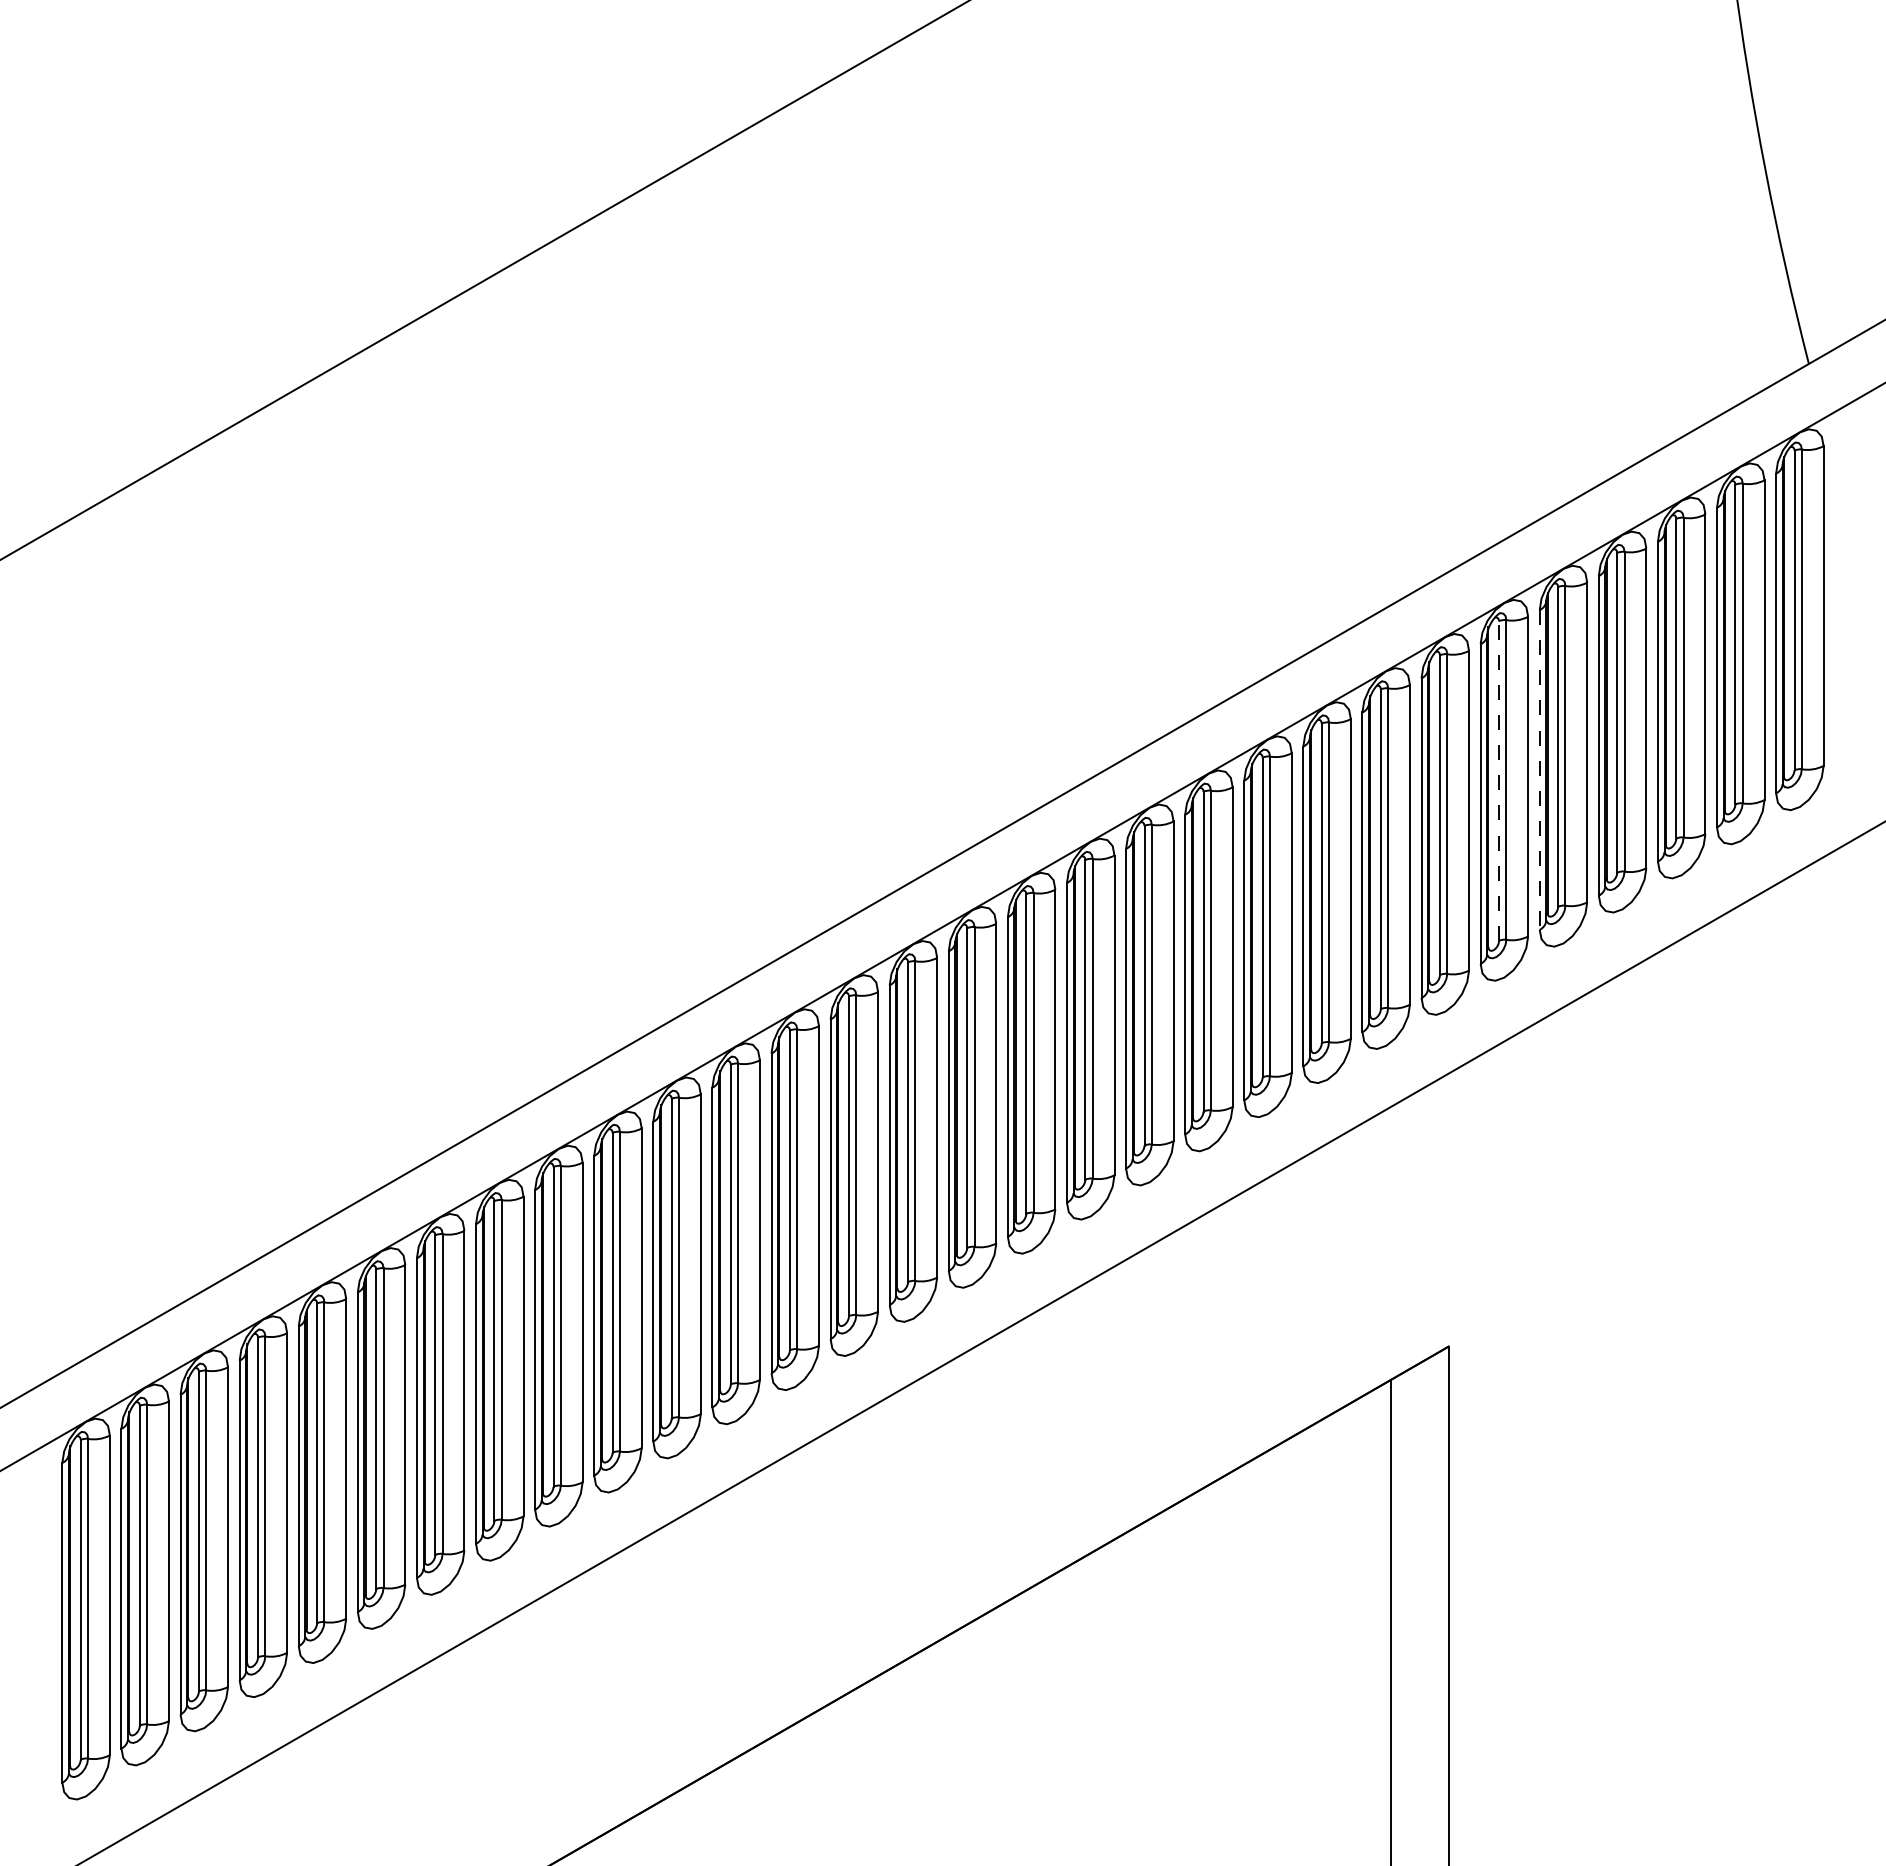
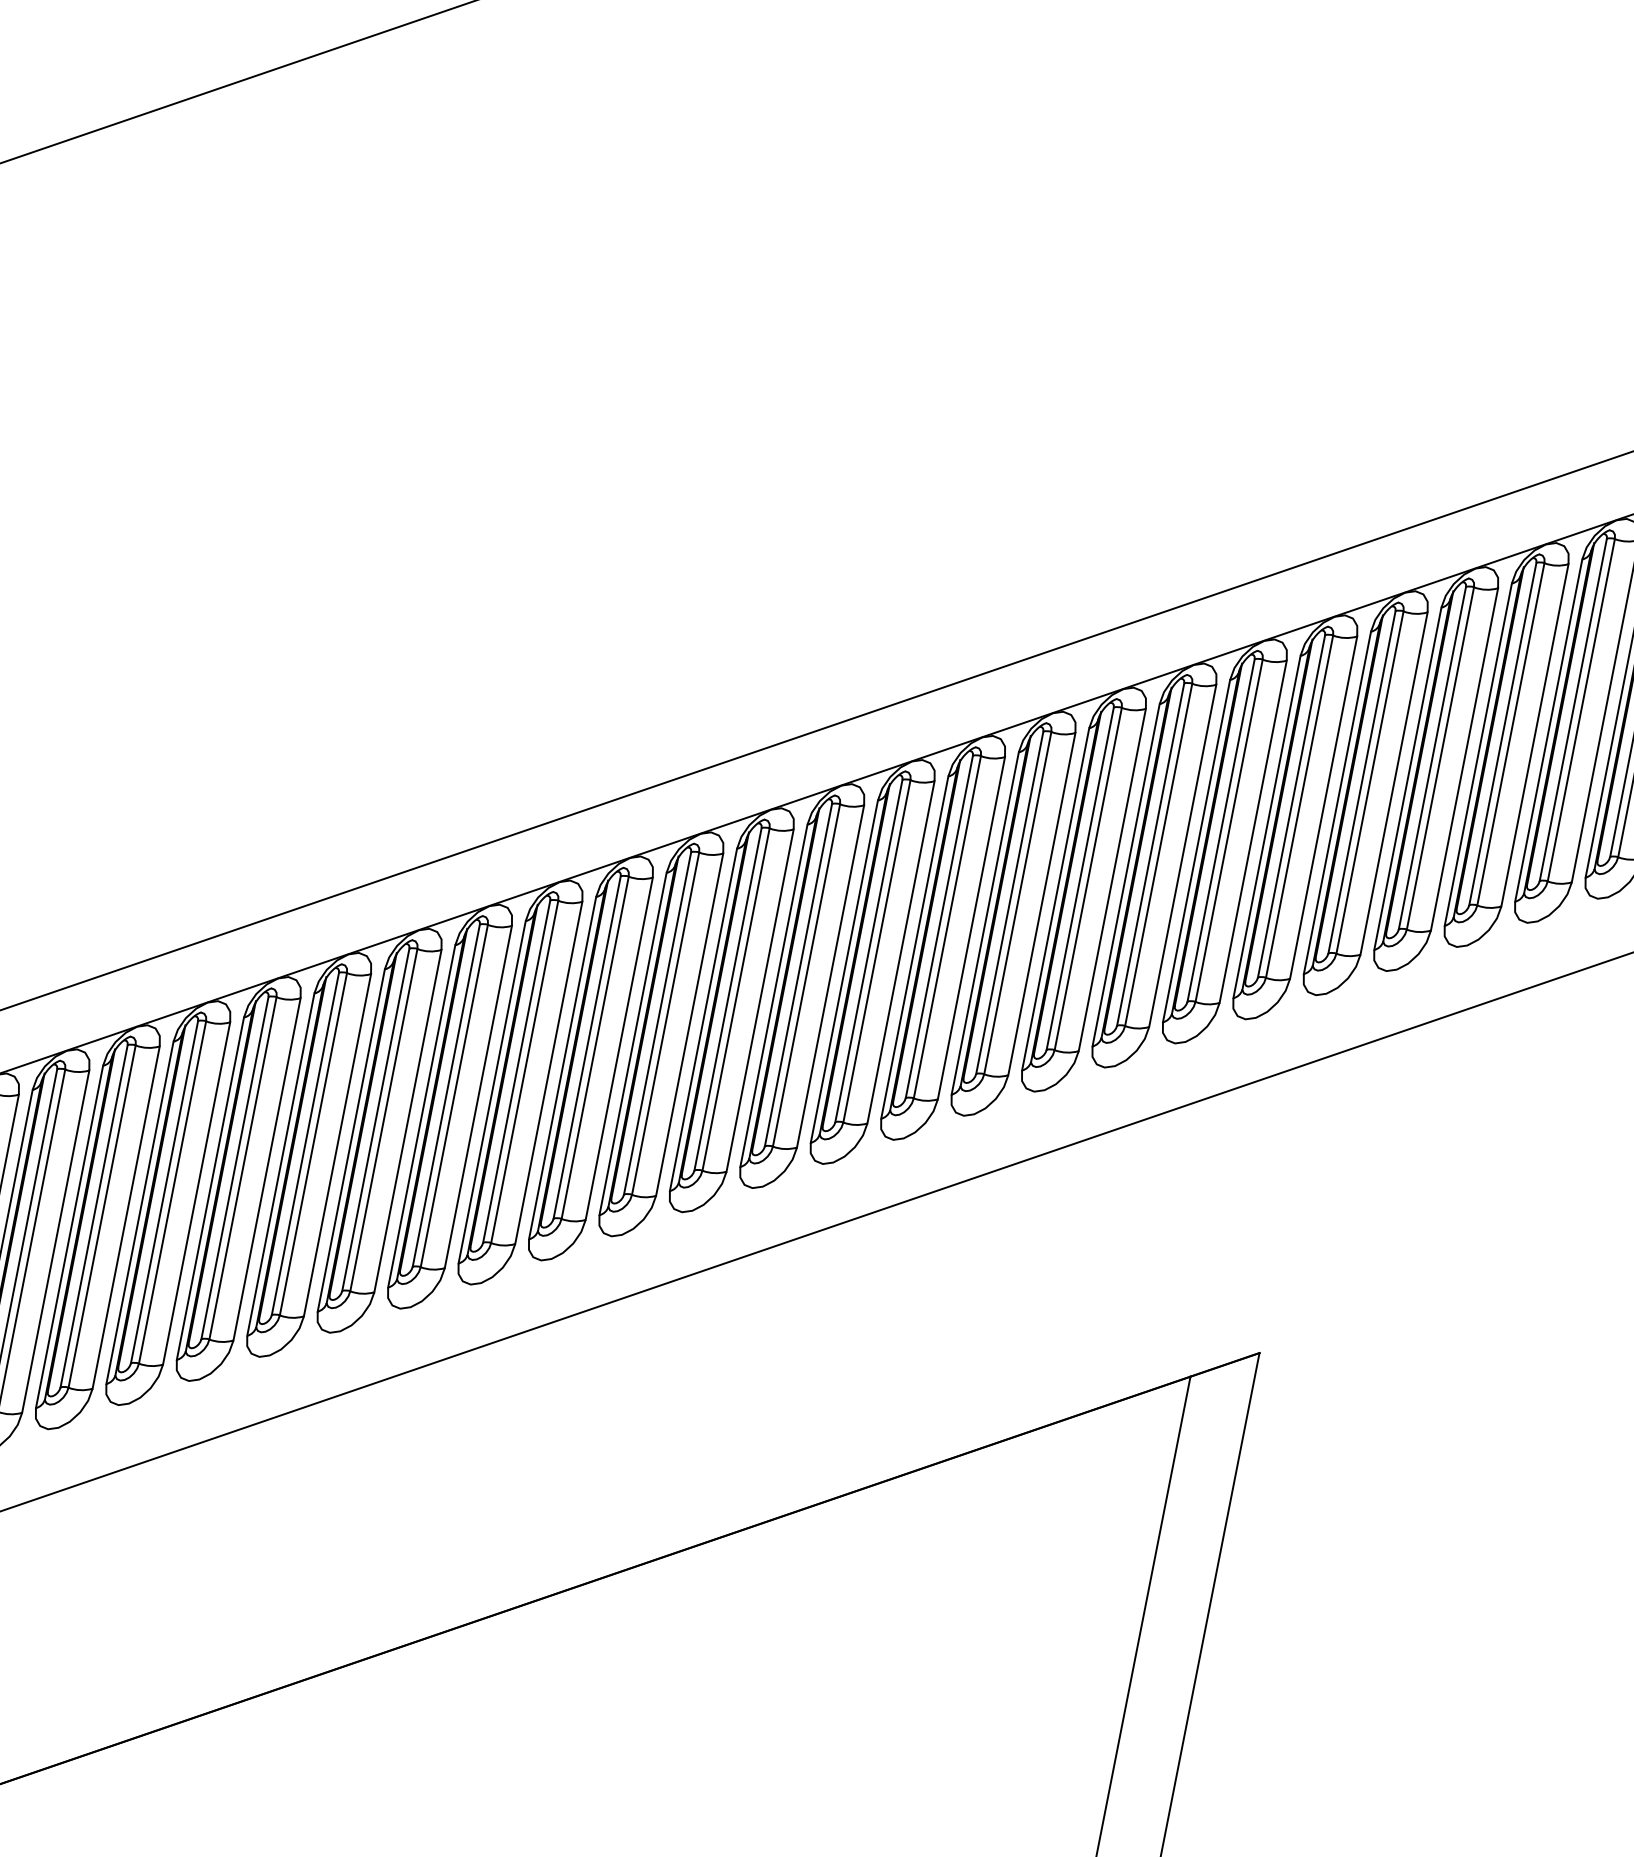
line: (1539, 769) -> (1478, 754), dashed -> solid
line: (1499, 781) -> (1432, 758), dashed -> solid

